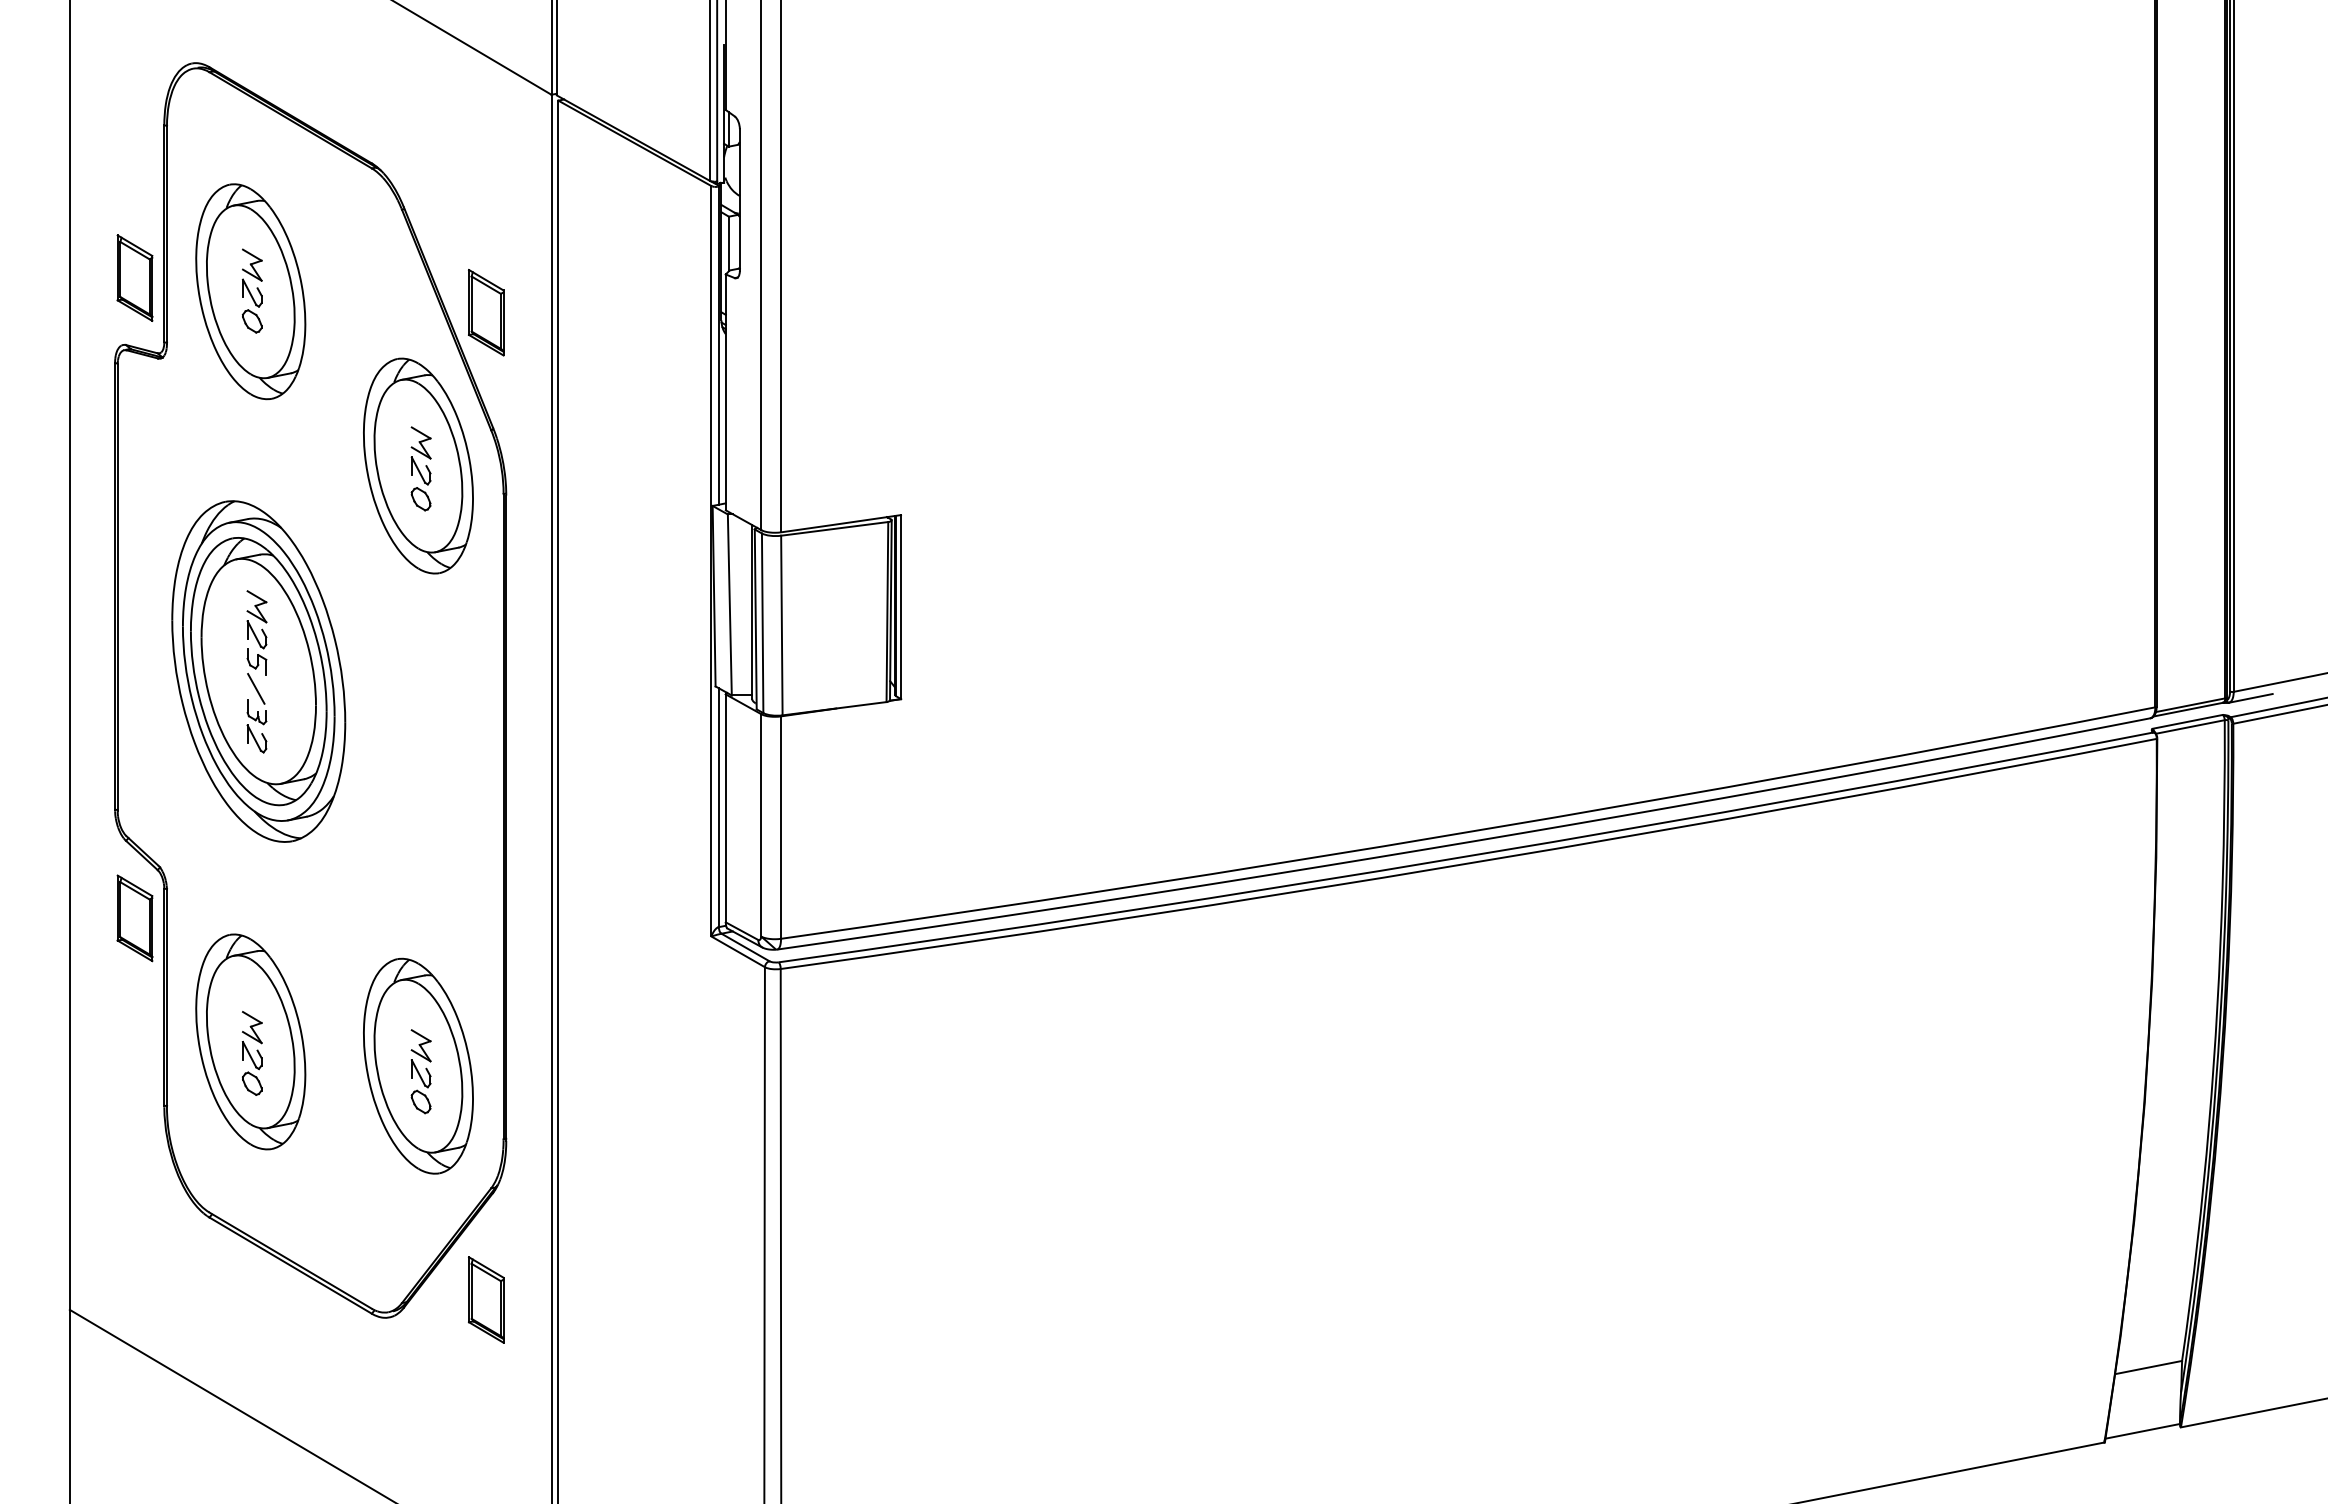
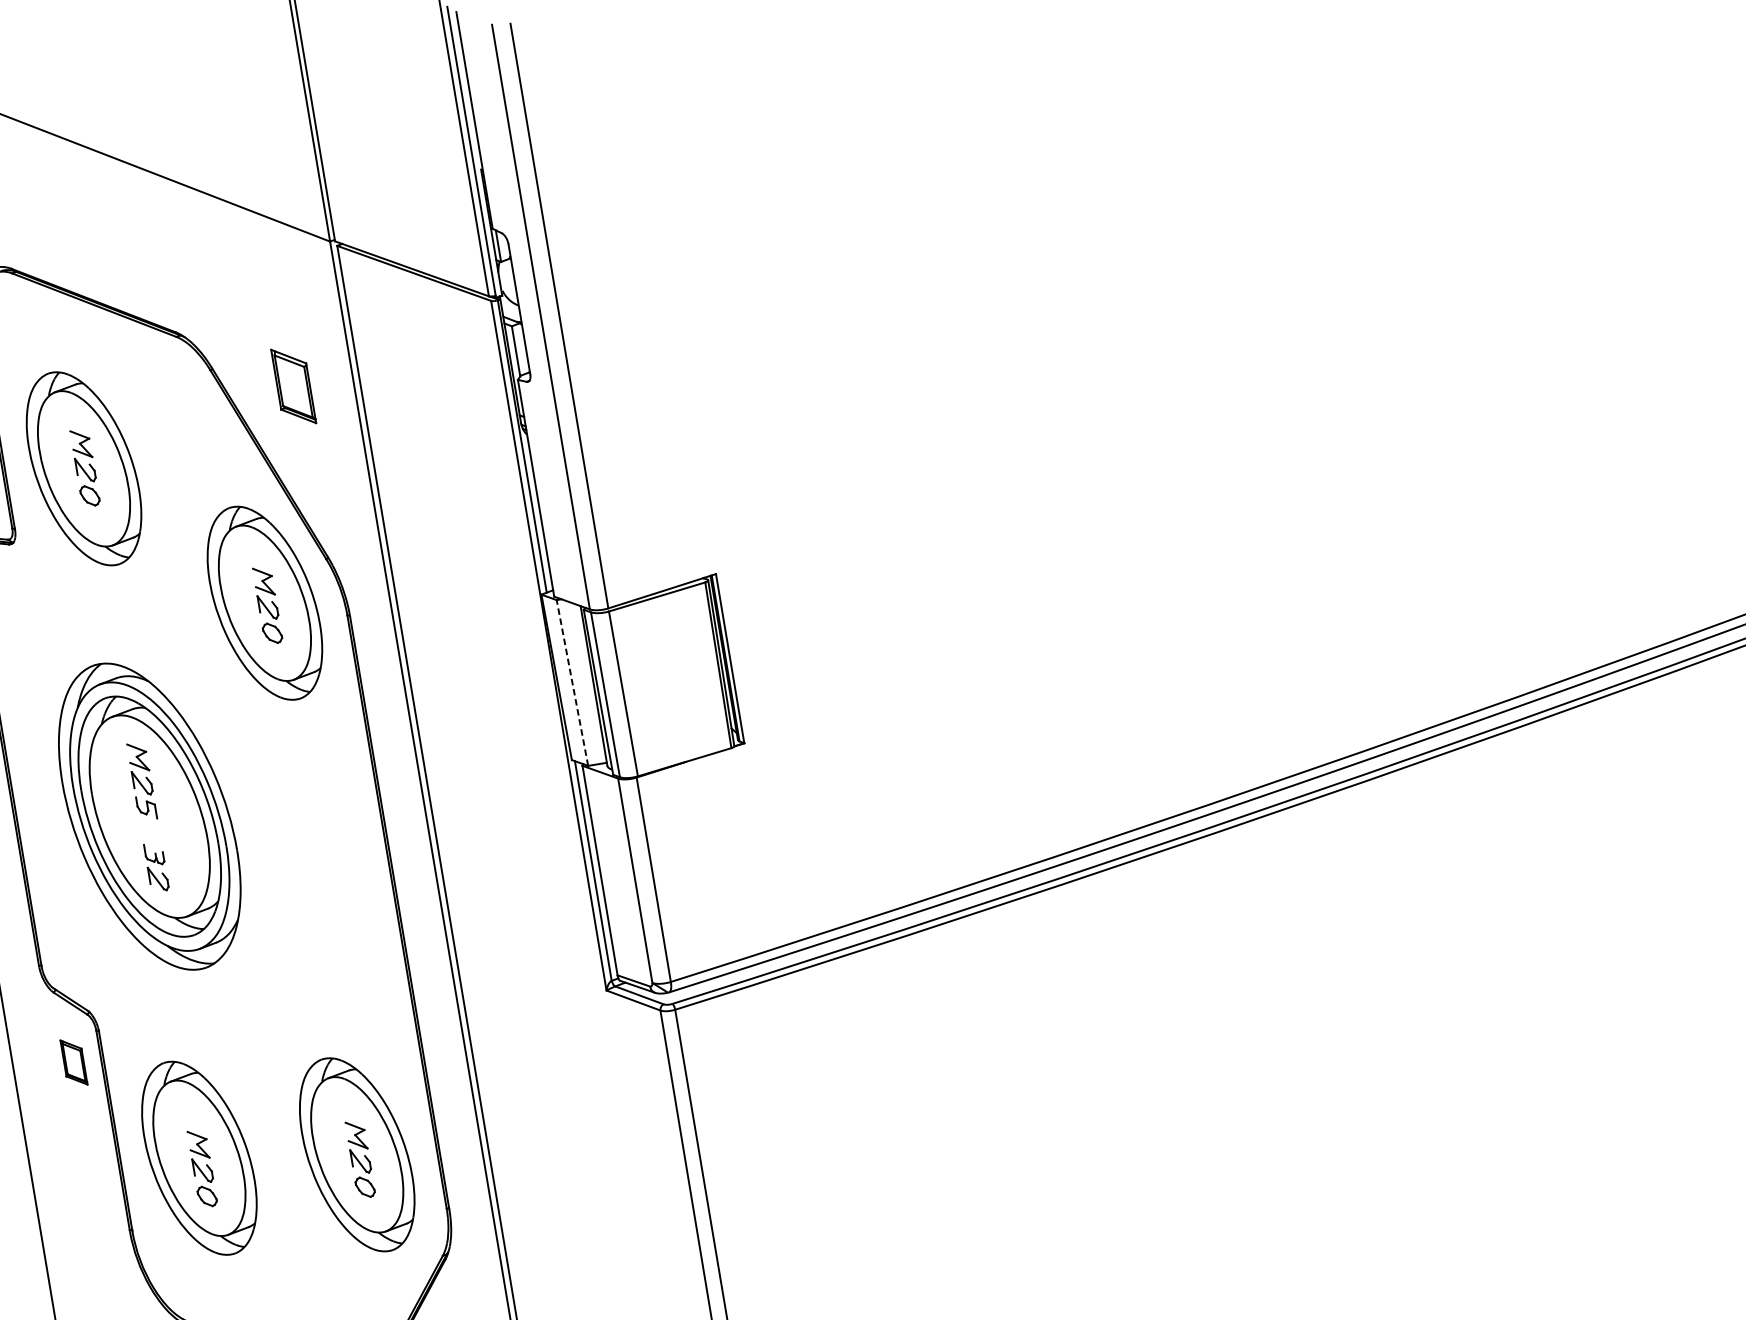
part: (486, 312) -> (293, 386), moved
line: (729, 604) -> (572, 682), solid -> dashed
line: (256, 688) -> (150, 832), removed
part: (134, 918) -> (73, 1062), size x0.6

